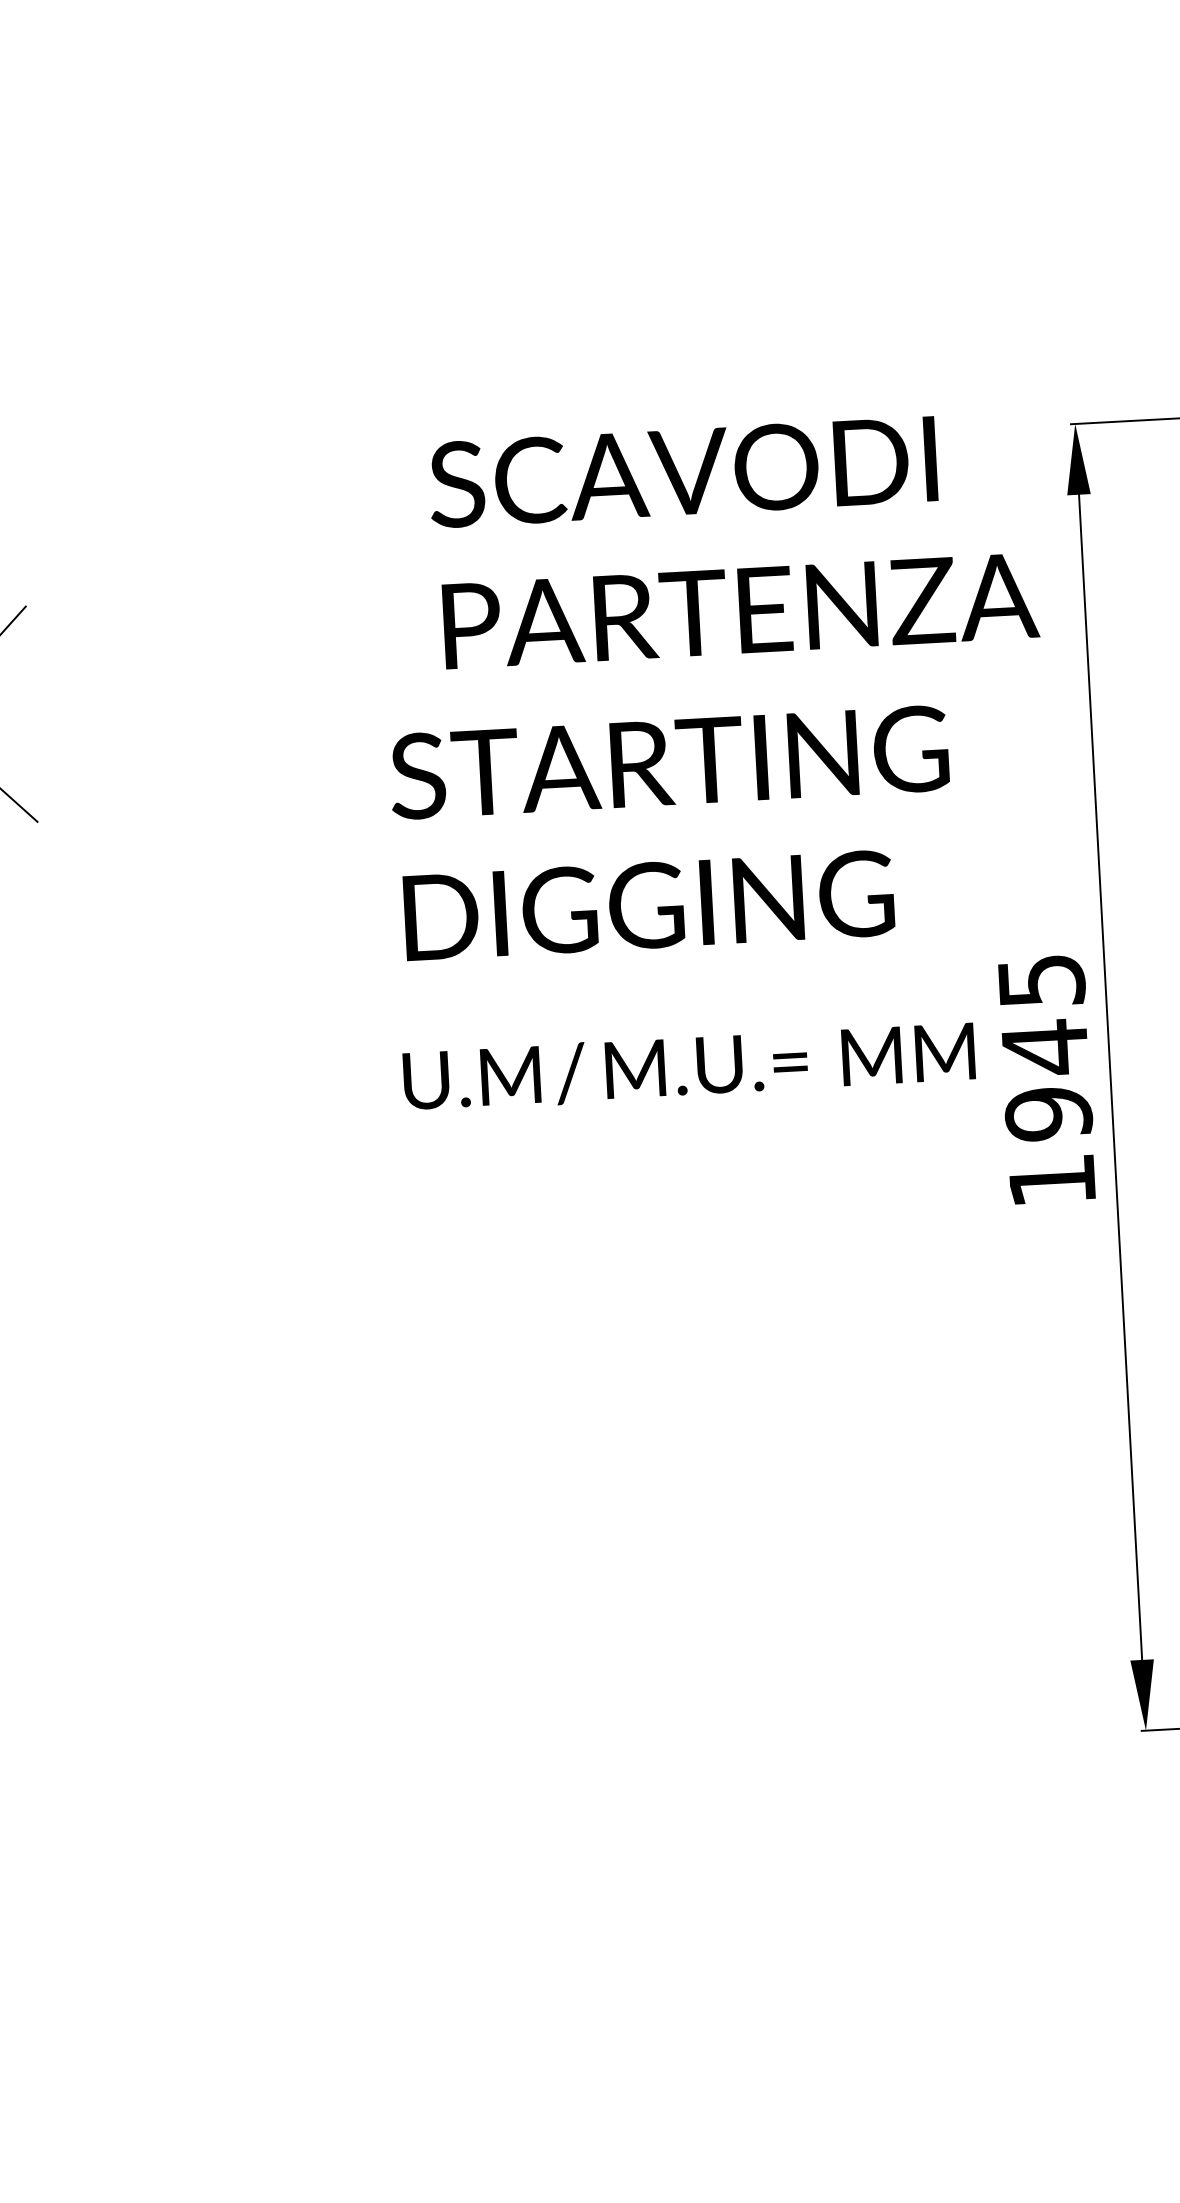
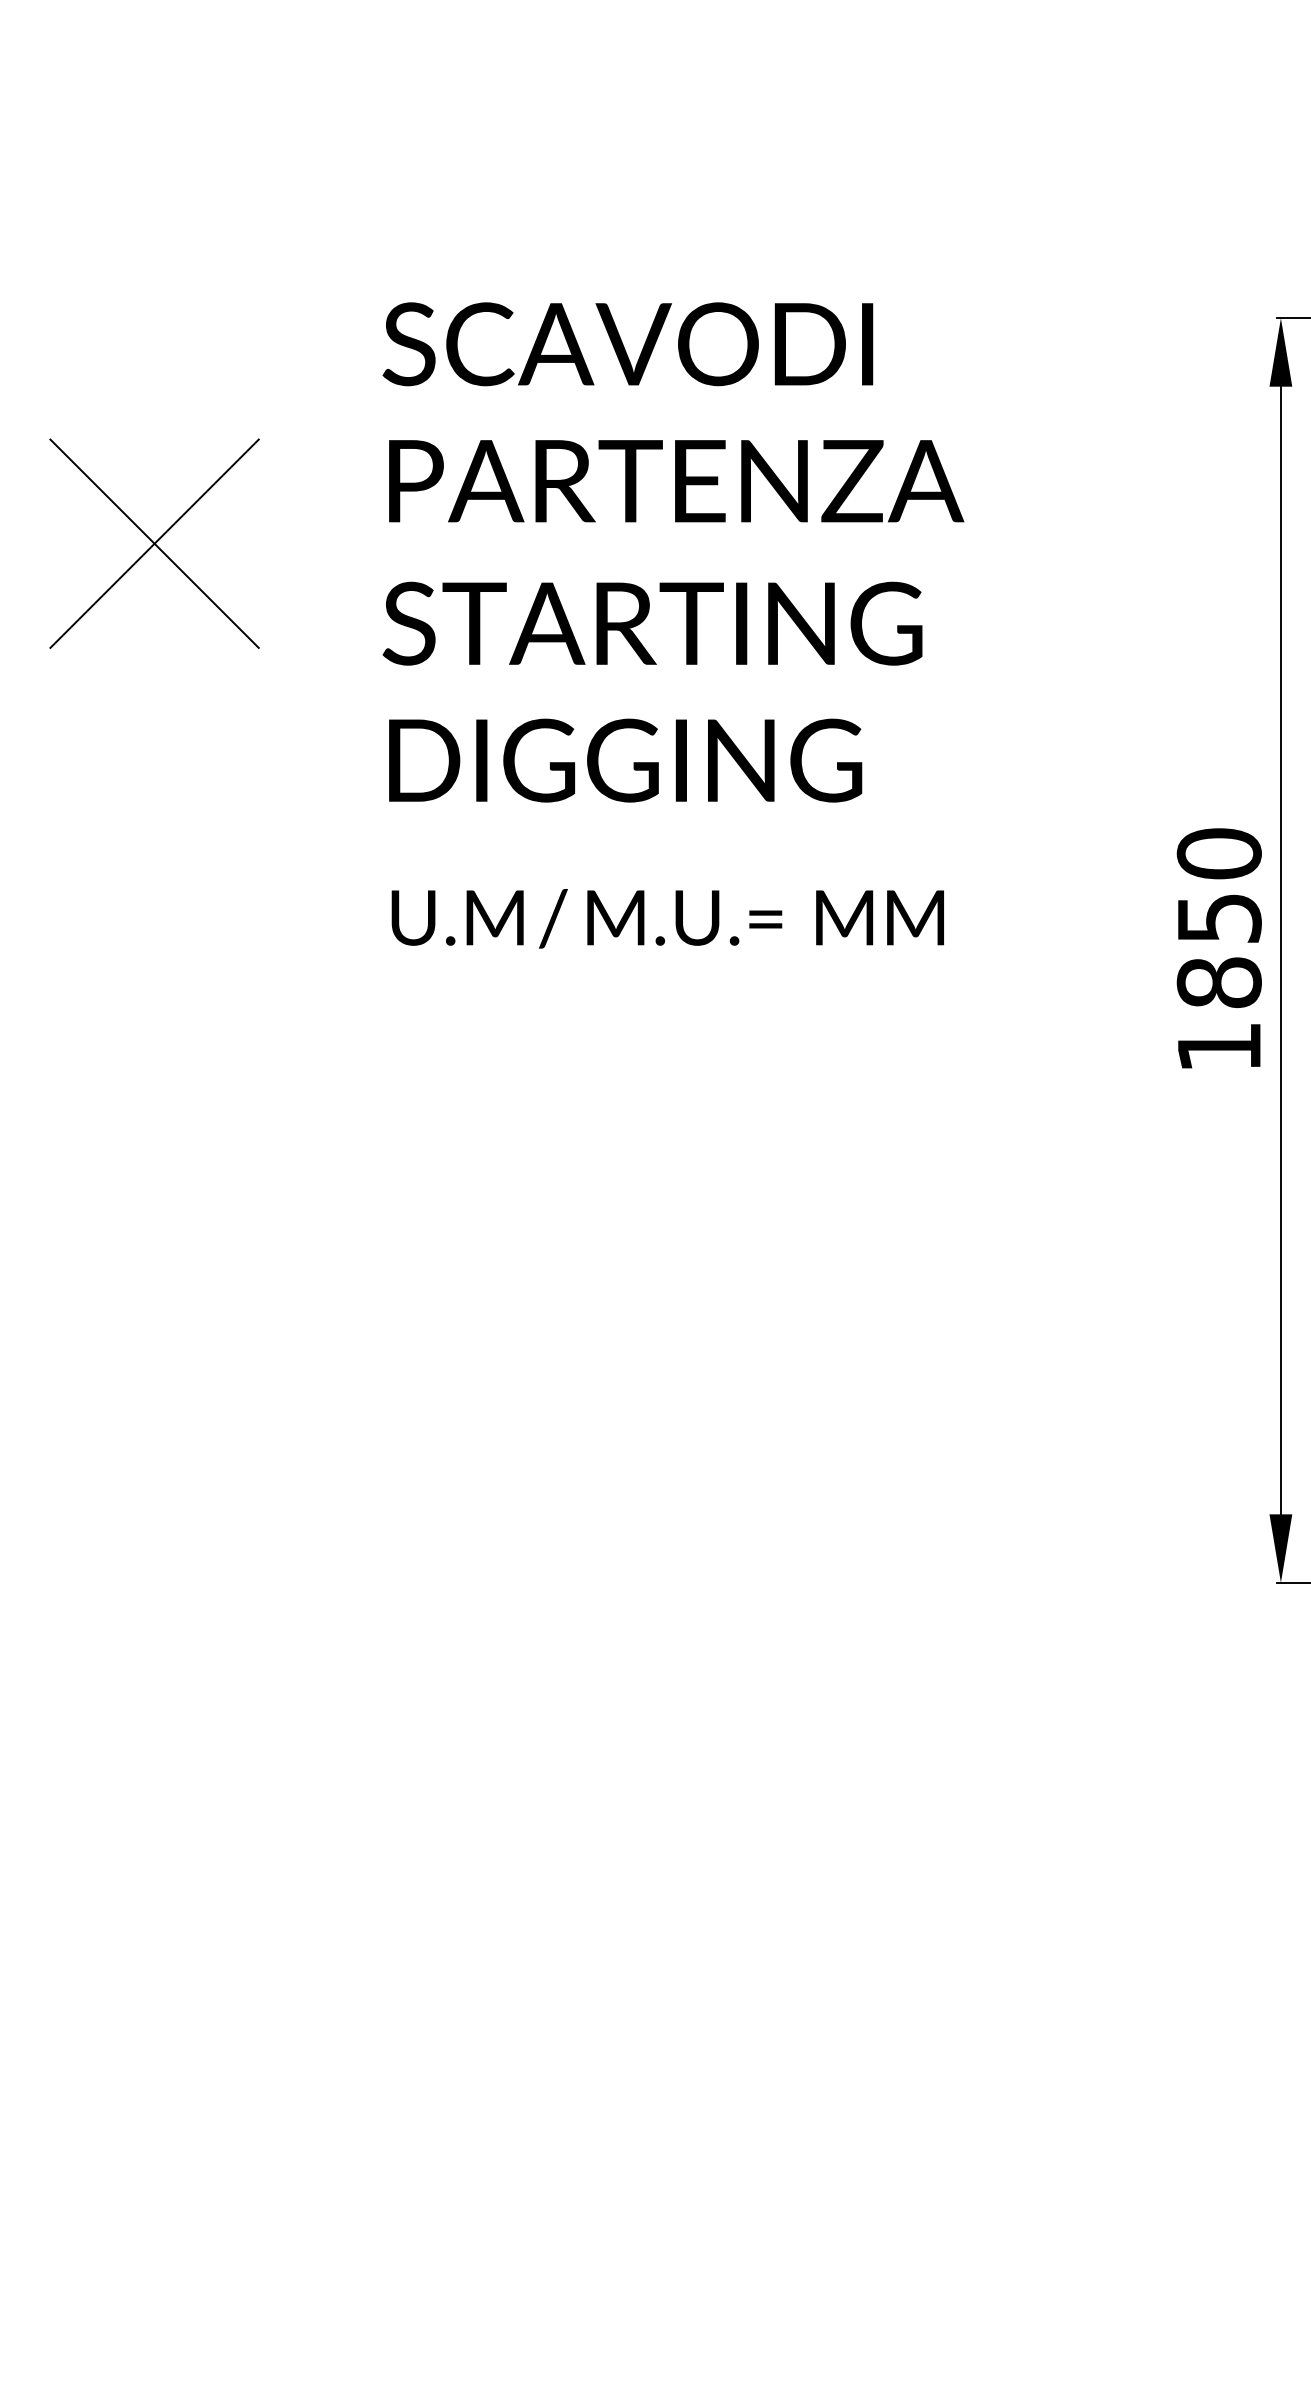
text: (733, 540) -> (673, 412), moved
text: (673, 832) -> (652, 691), moved
text: (1044, 1047) -> (1218, 918), 1945 -> 1850
text: (688, 1066) -> (667, 918), moved

